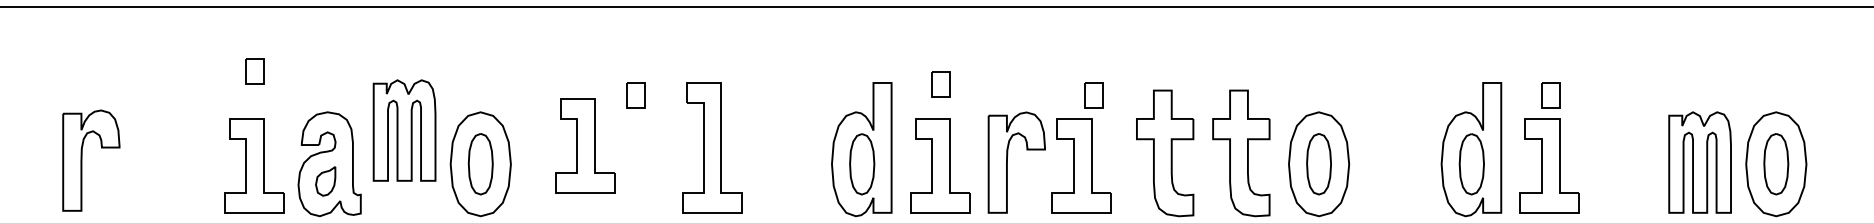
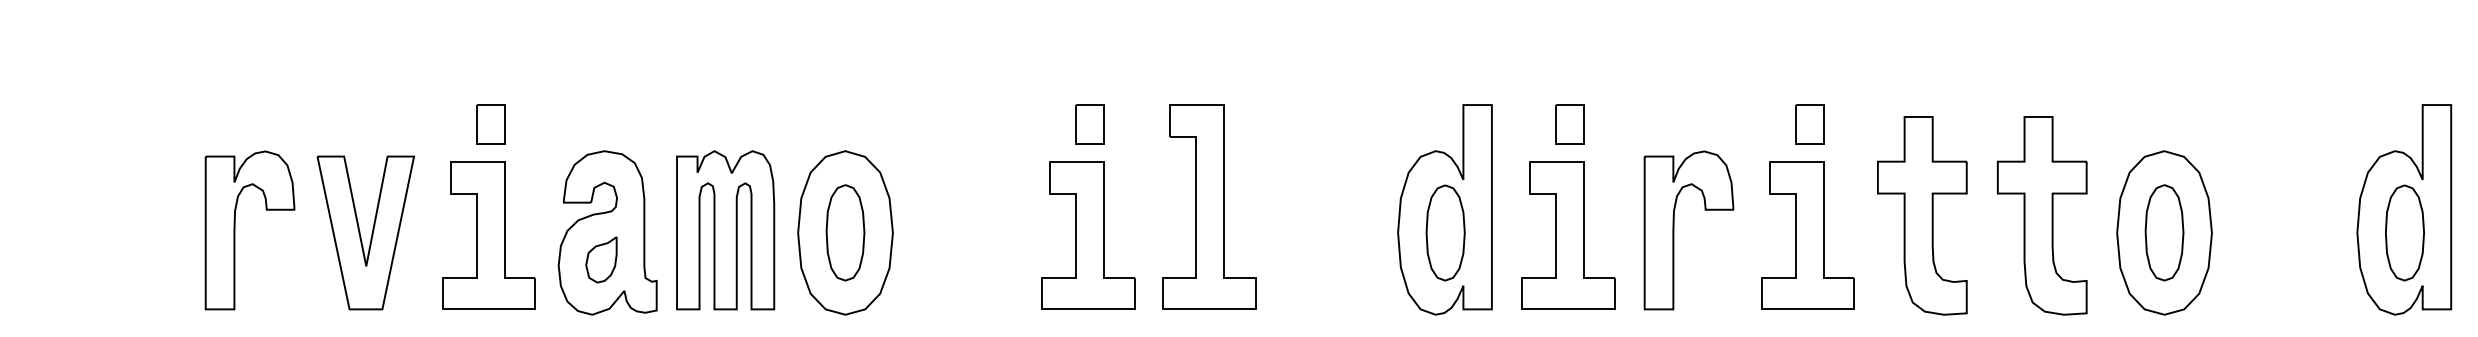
part: (254, 71) -> (489, 124), moved
part: (940, 84) -> (1568, 124), moved
part: (404, 130) -> (725, 230), moved
part: (585, 145) -> (1088, 234), moved
part: (82, 160) -> (236, 230), moved
part: (175, 163) -> (365, 231), added
part: (1081, 165) -> (1808, 234), moved

